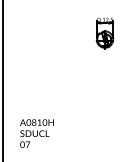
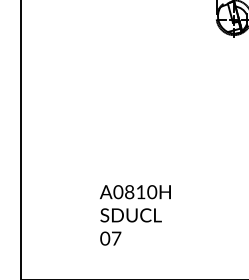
text: (36, 133) -> (134, 214), moved

